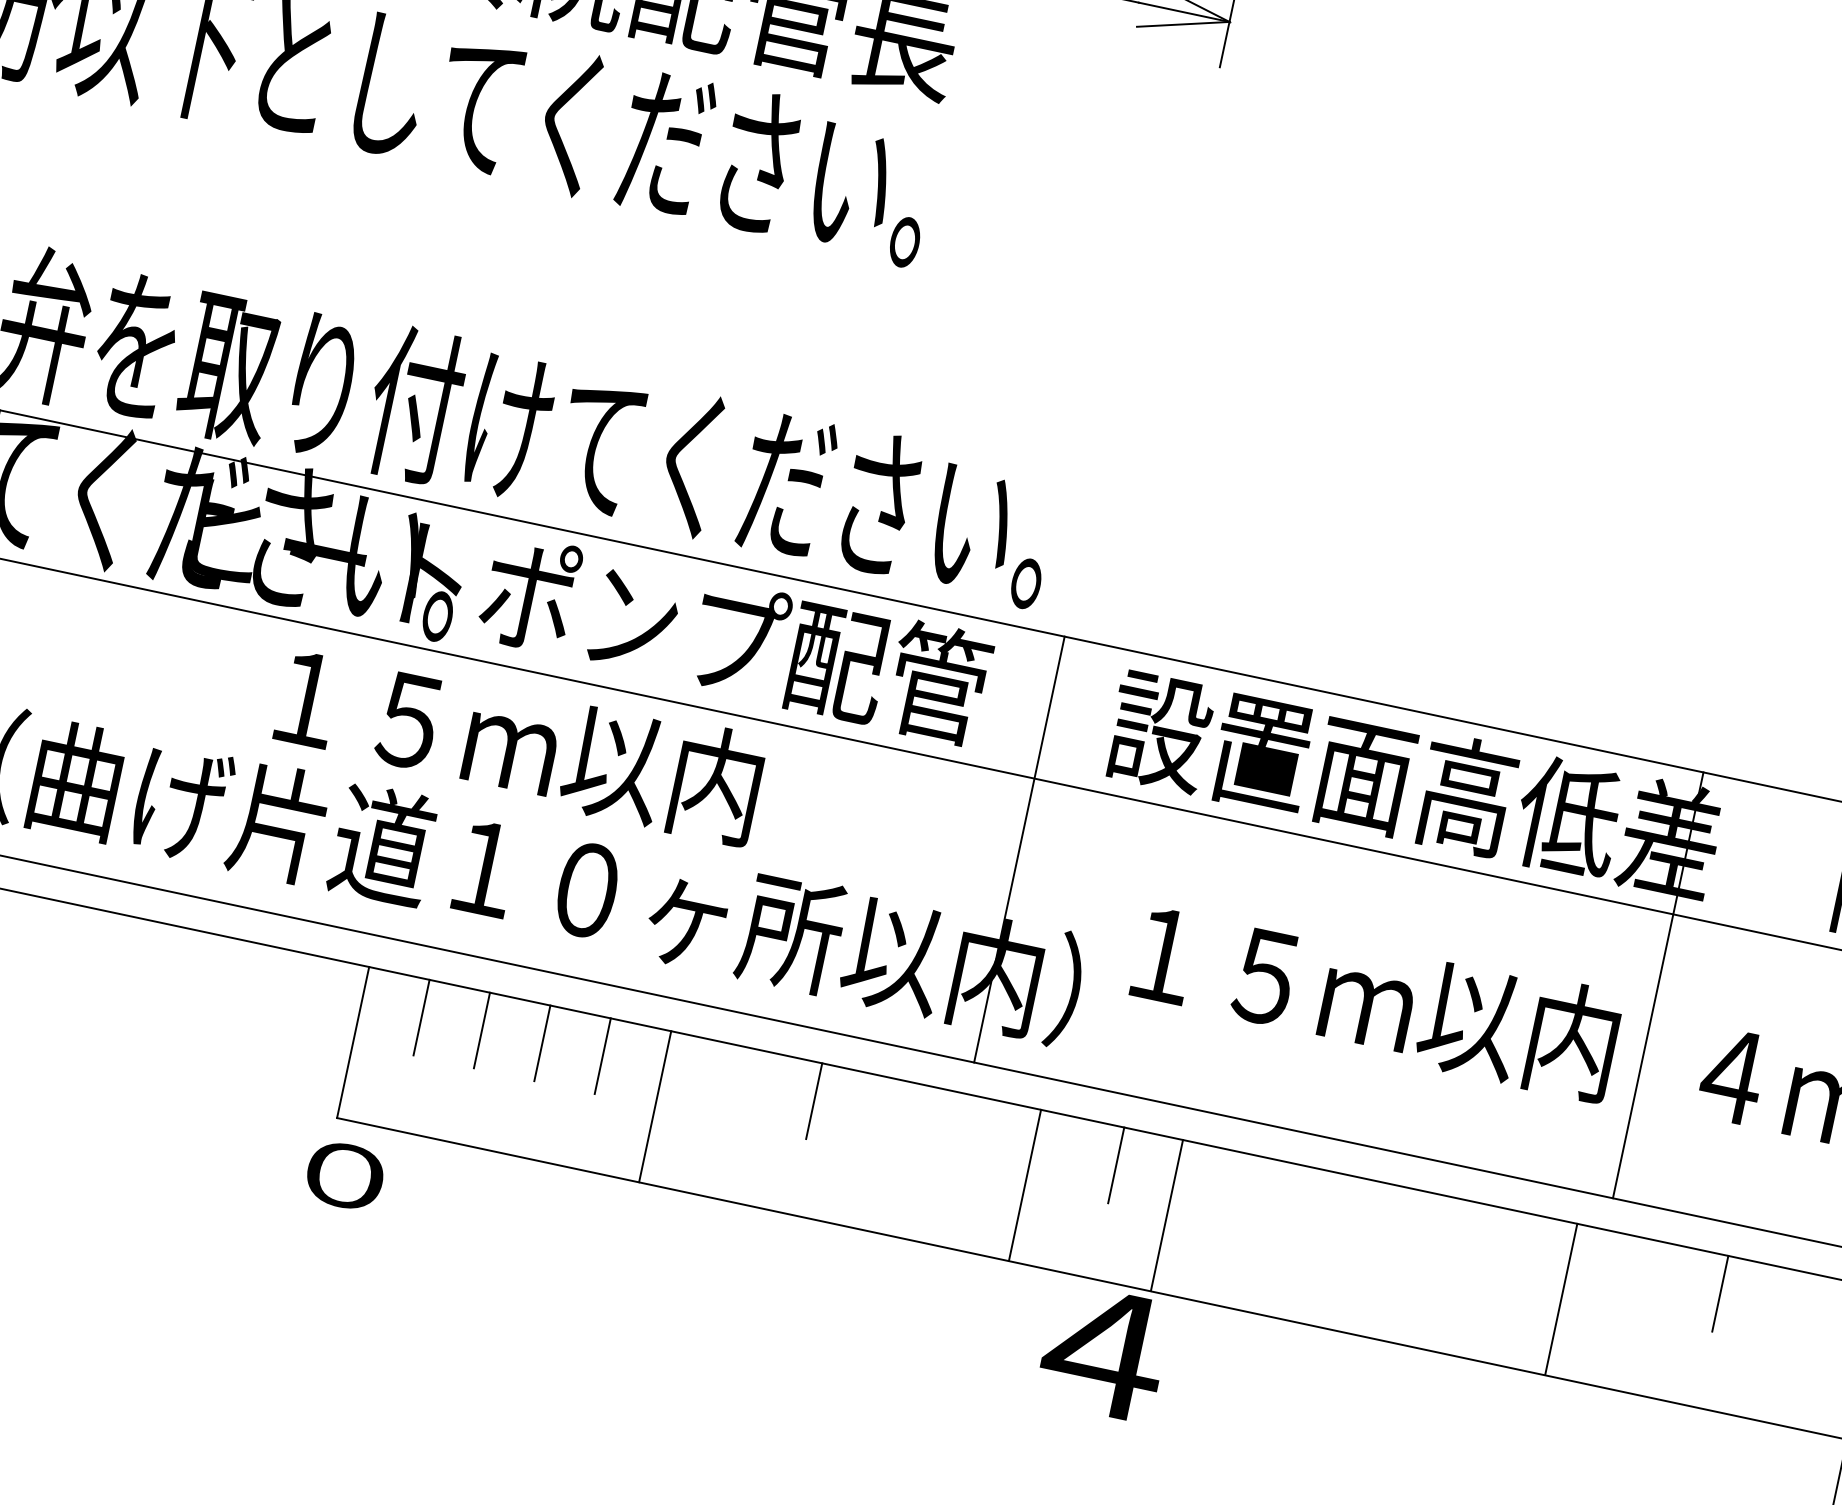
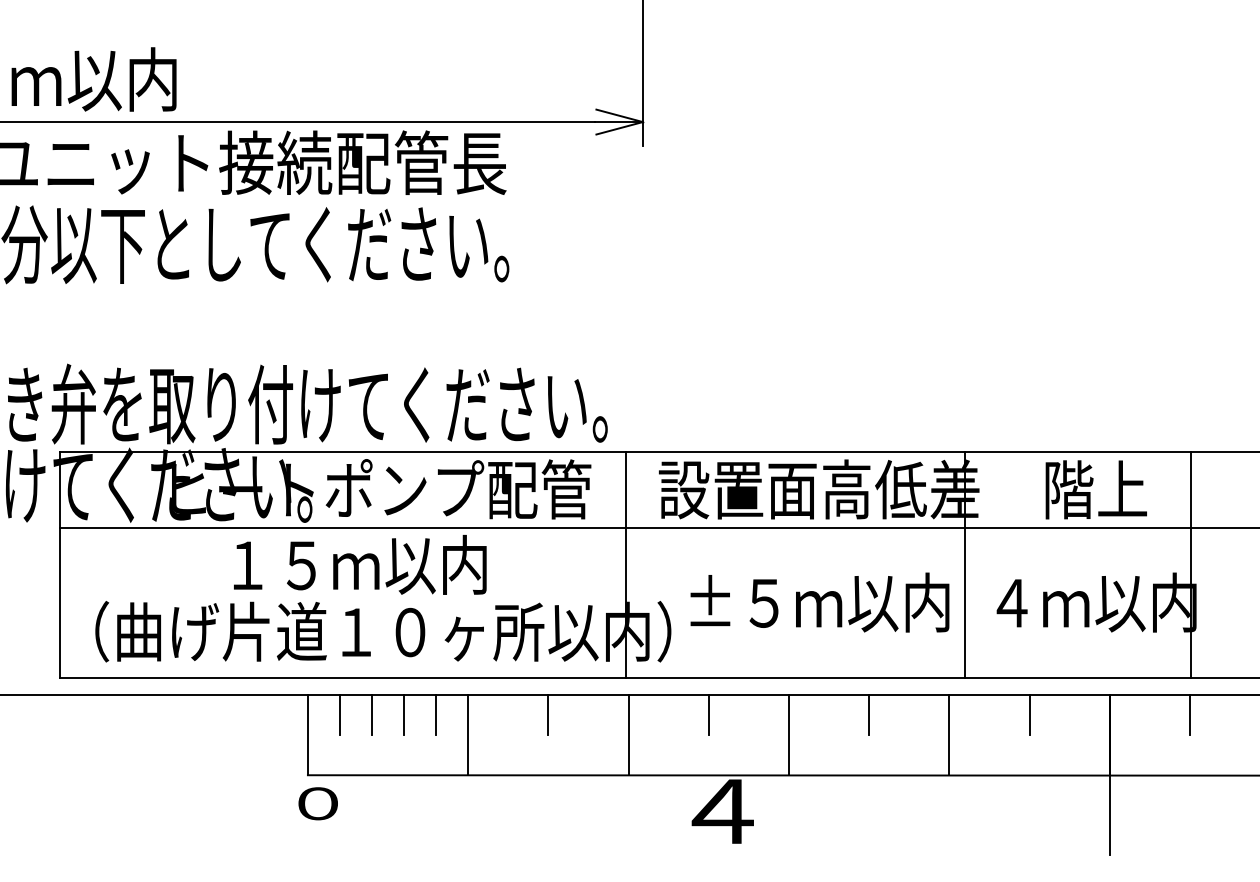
text: (1164, 951) -> (710, 601), １５ｍ以内 -> ±５ｍ以内
line: (1024, 1185) -> (628, 735), moved
line: (1165, 1215) -> (788, 735), moved
line: (1418, 1230) -> (869, 715), added

